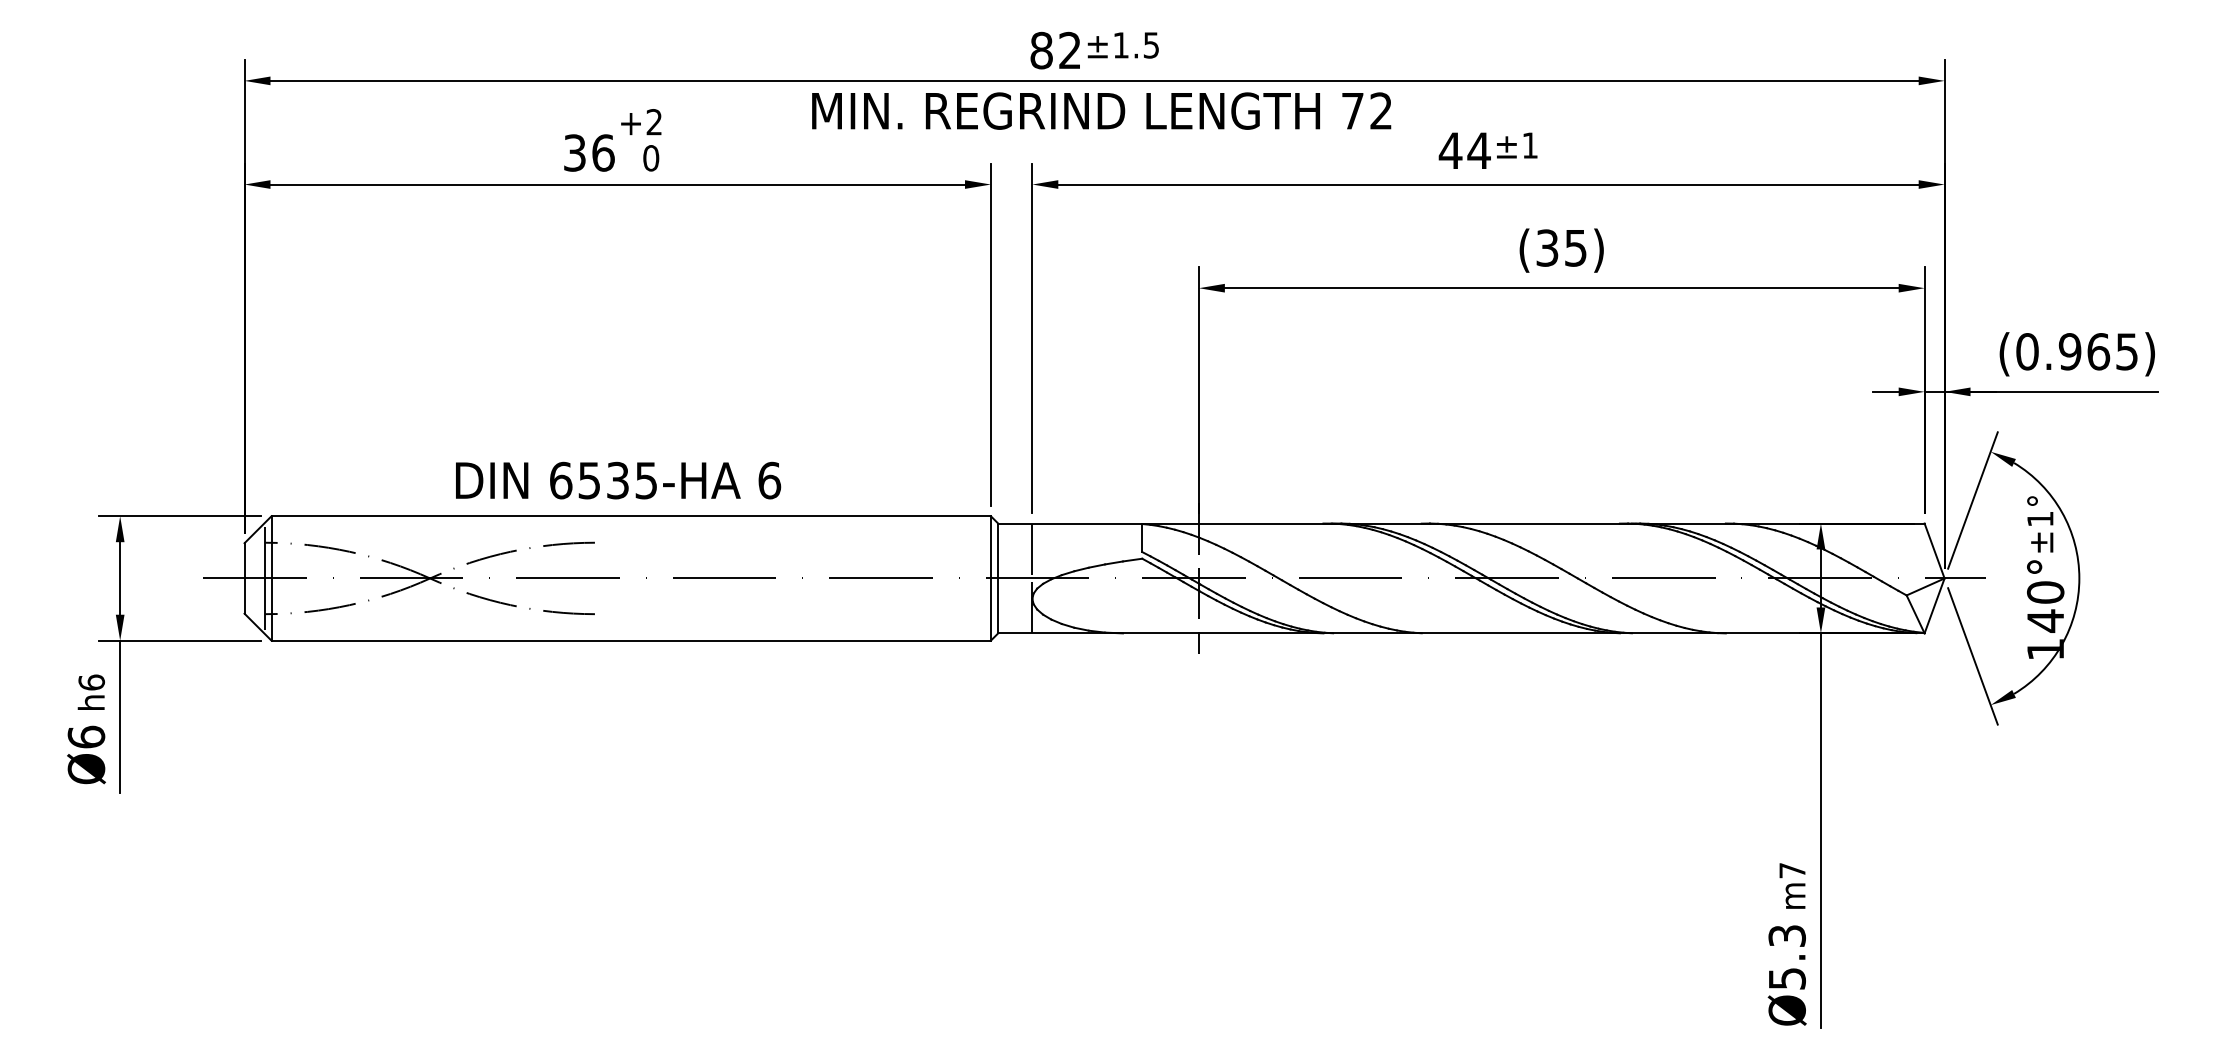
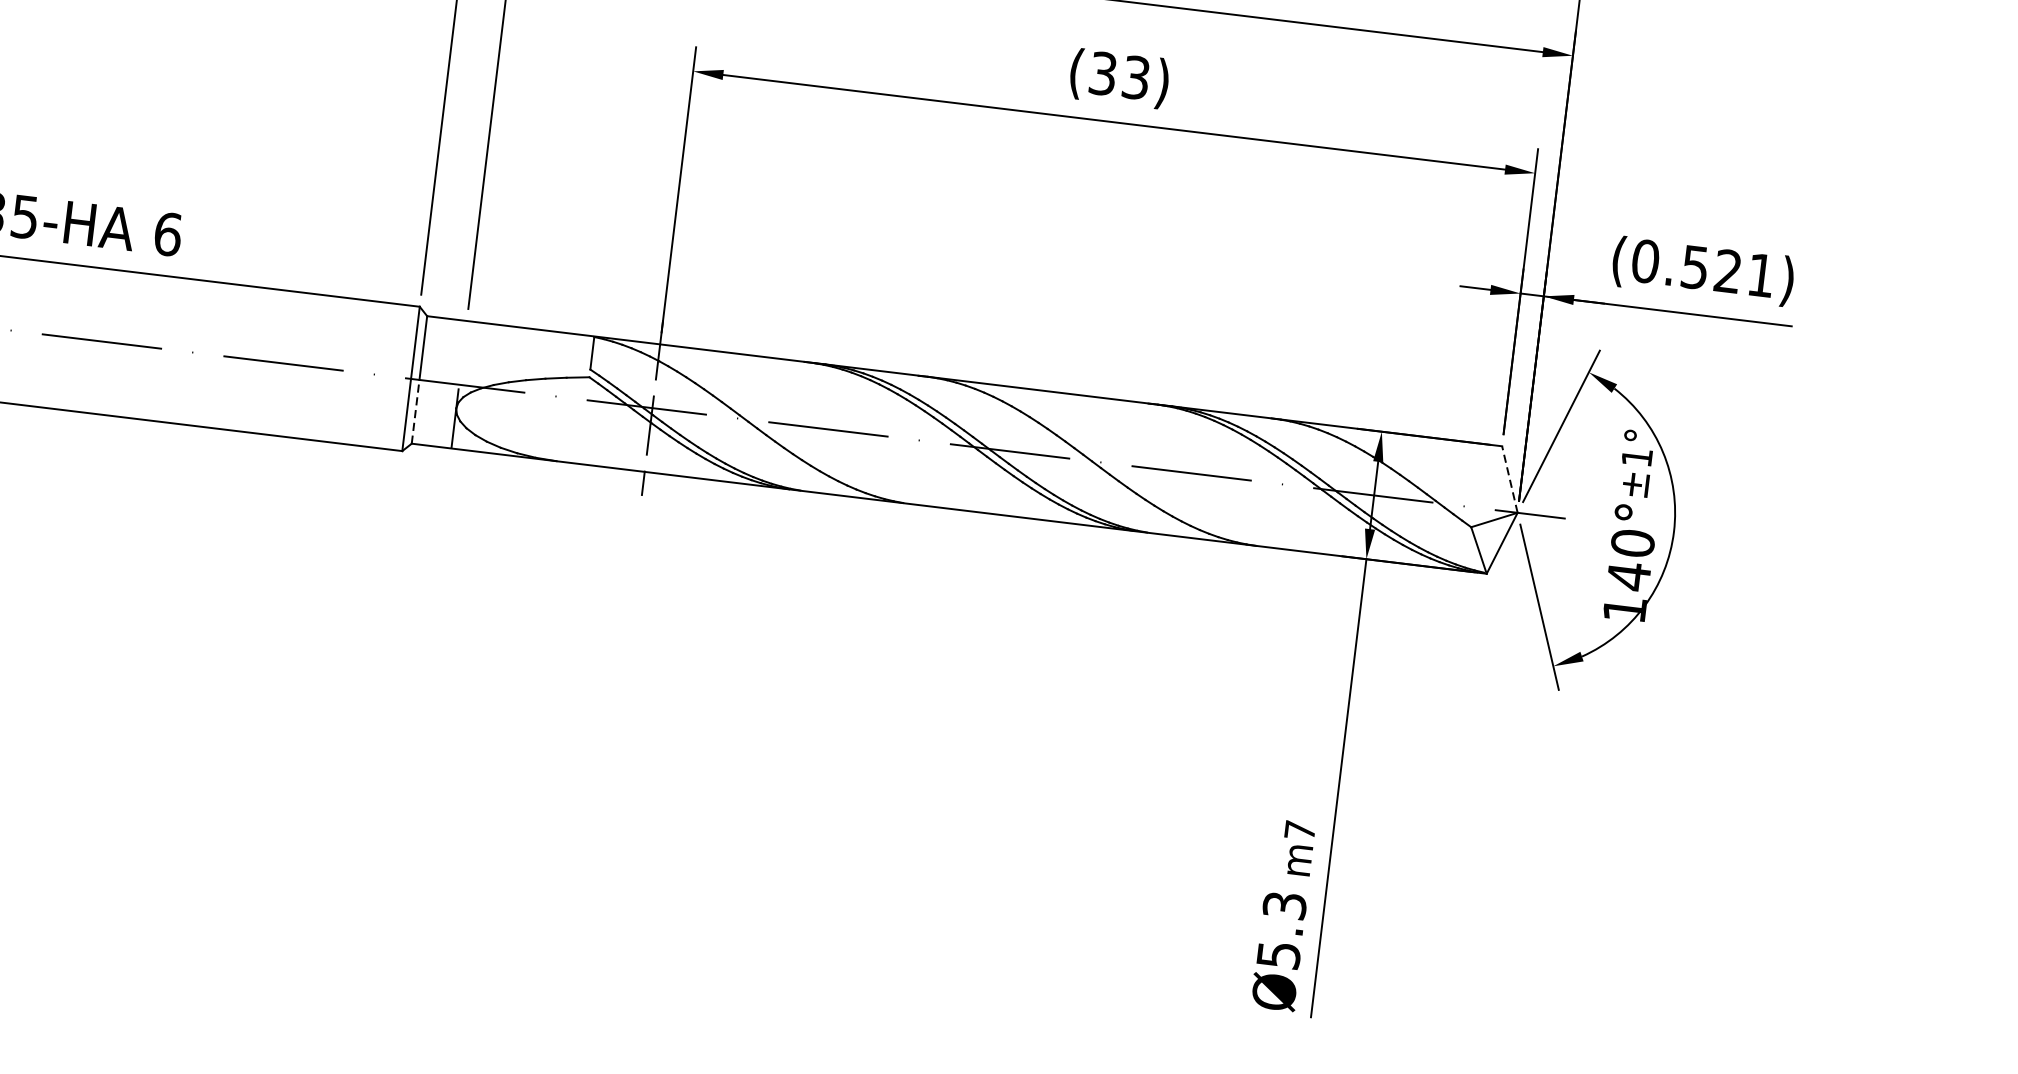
text: (1575, 247) -> (1135, 76), (35) -> (33)
text: (2097, 351) -> (1726, 270), (0.965) -> (0.521)
line: (1032, 550) -> (463, 352), removed
line: (1934, 550) -> (1509, 478), solid -> dashed
line: (998, 605) -> (416, 411), solid -> dashed

